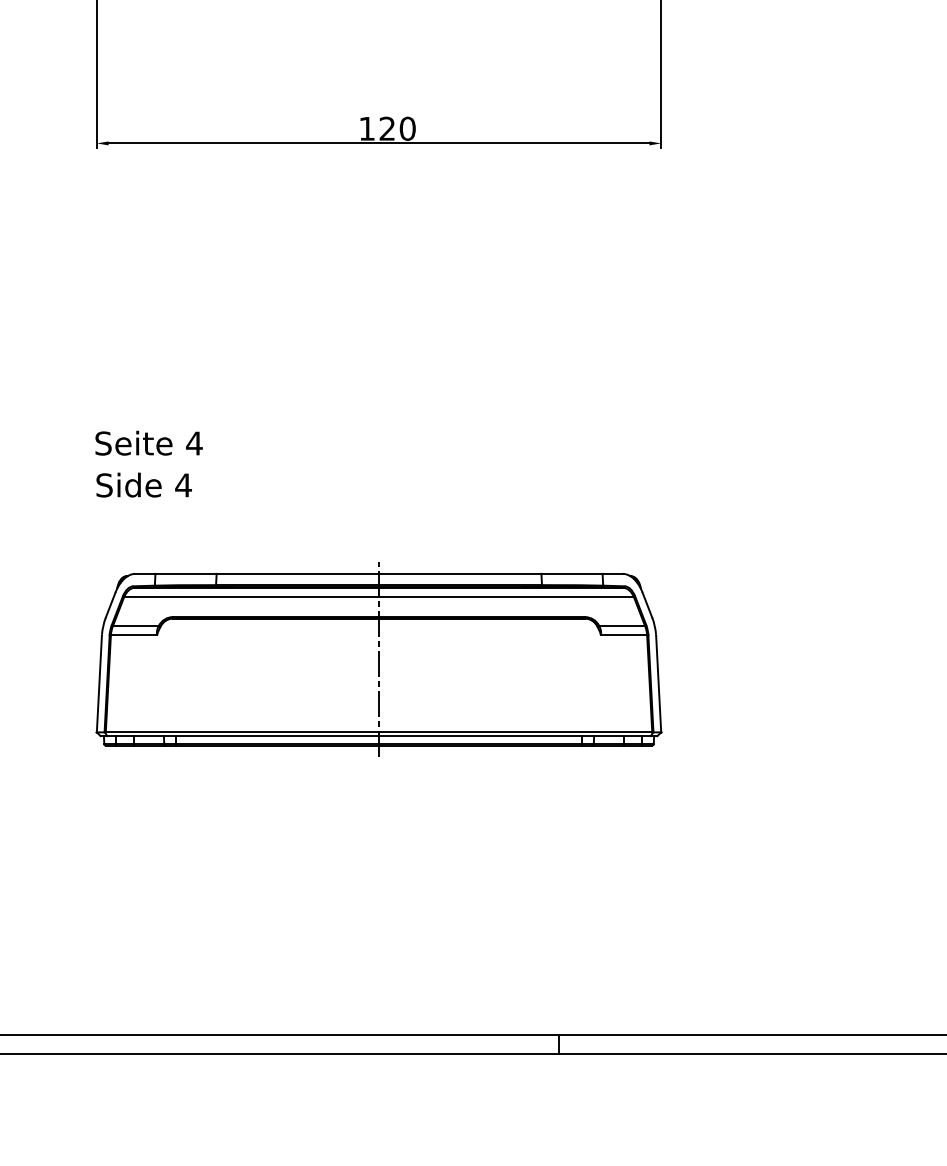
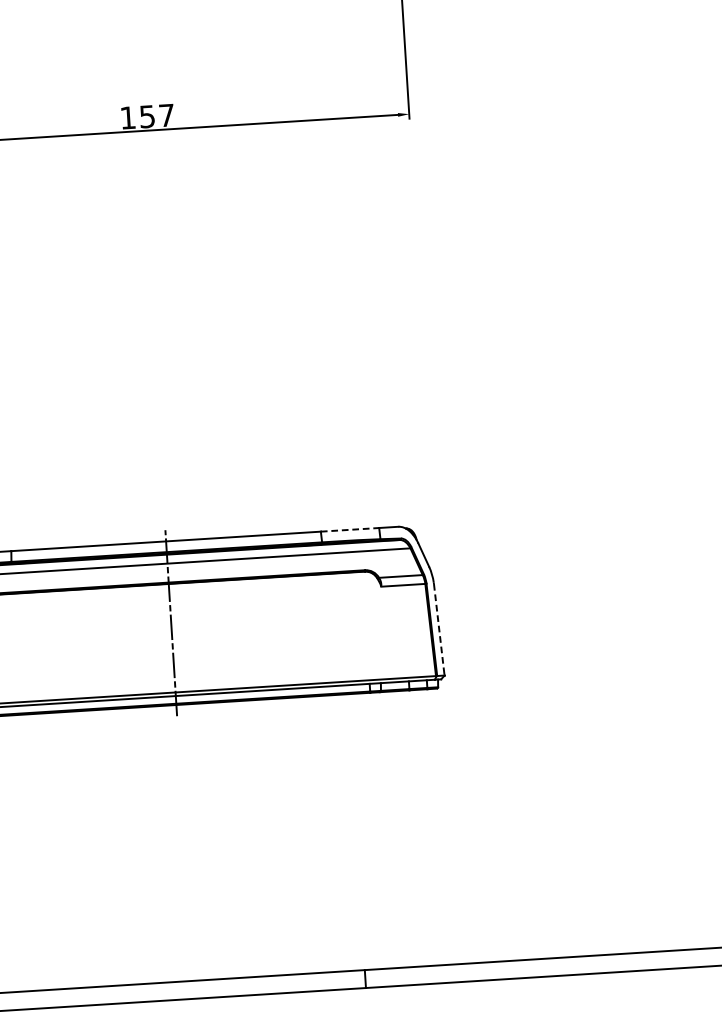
text: (397, 128) -> (157, 115), 120 -> 157
line: (572, 573) -> (350, 529), solid -> dashed
line: (658, 684) -> (439, 630), solid -> dashed

